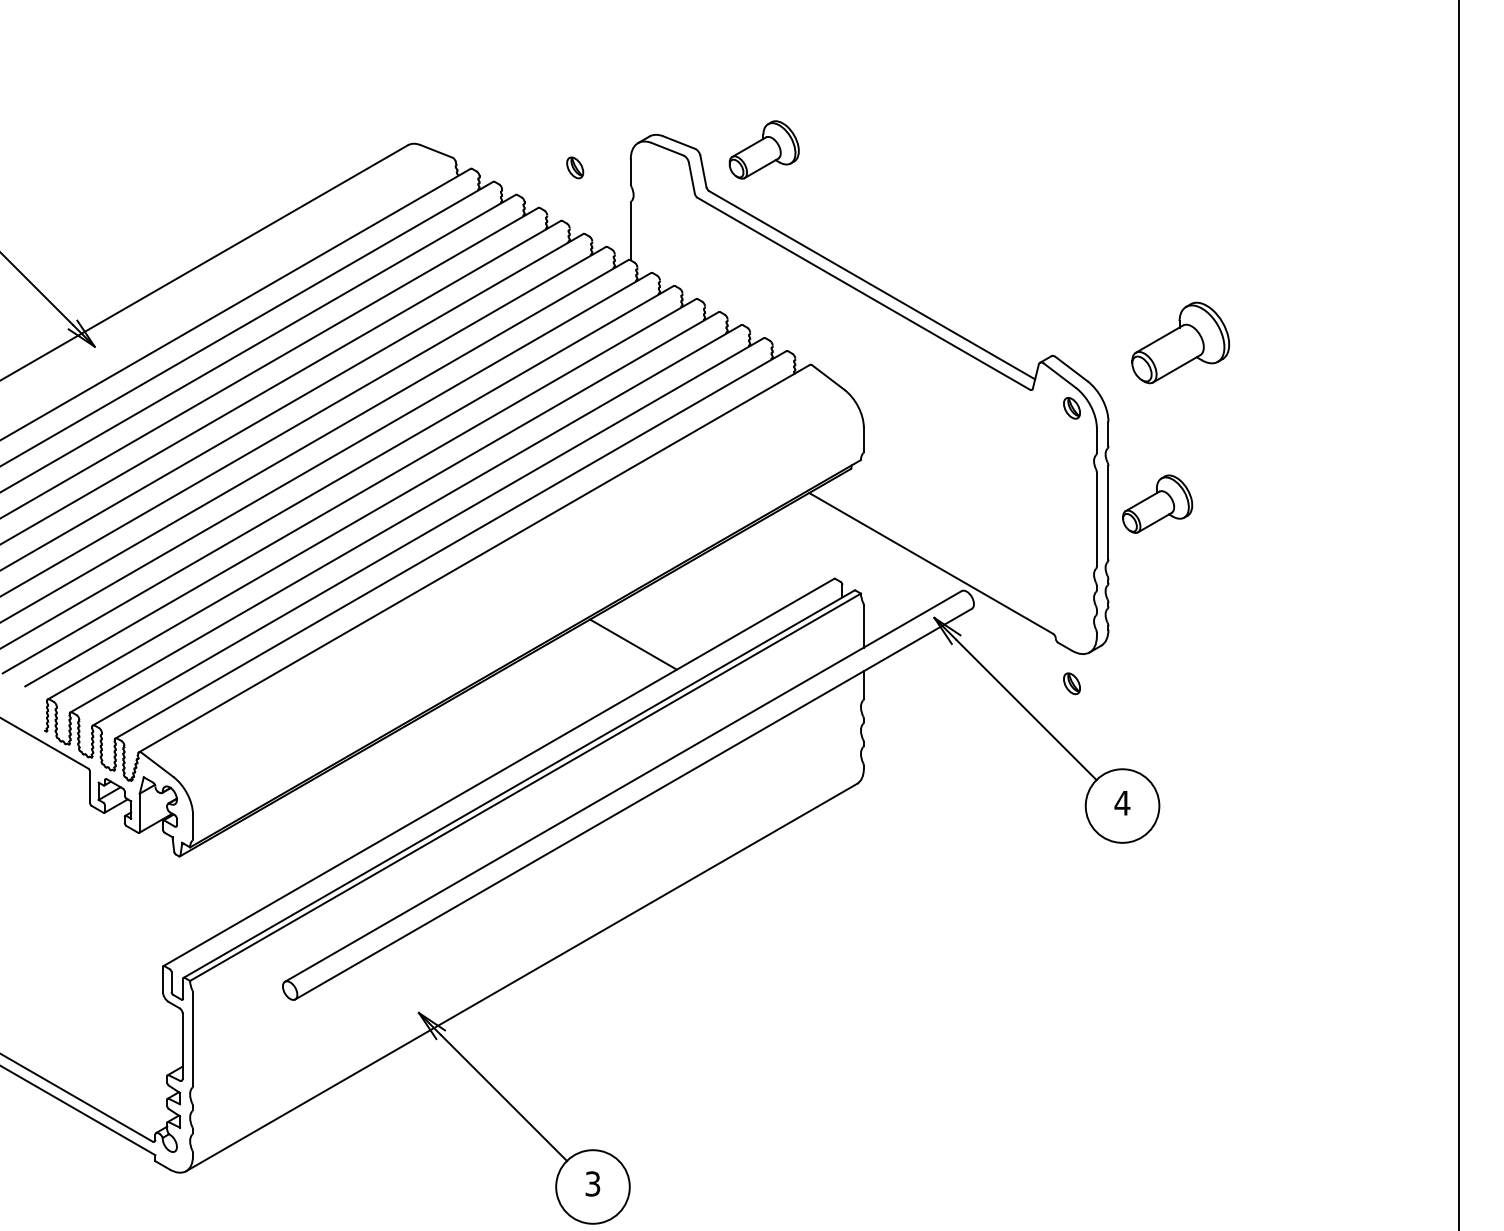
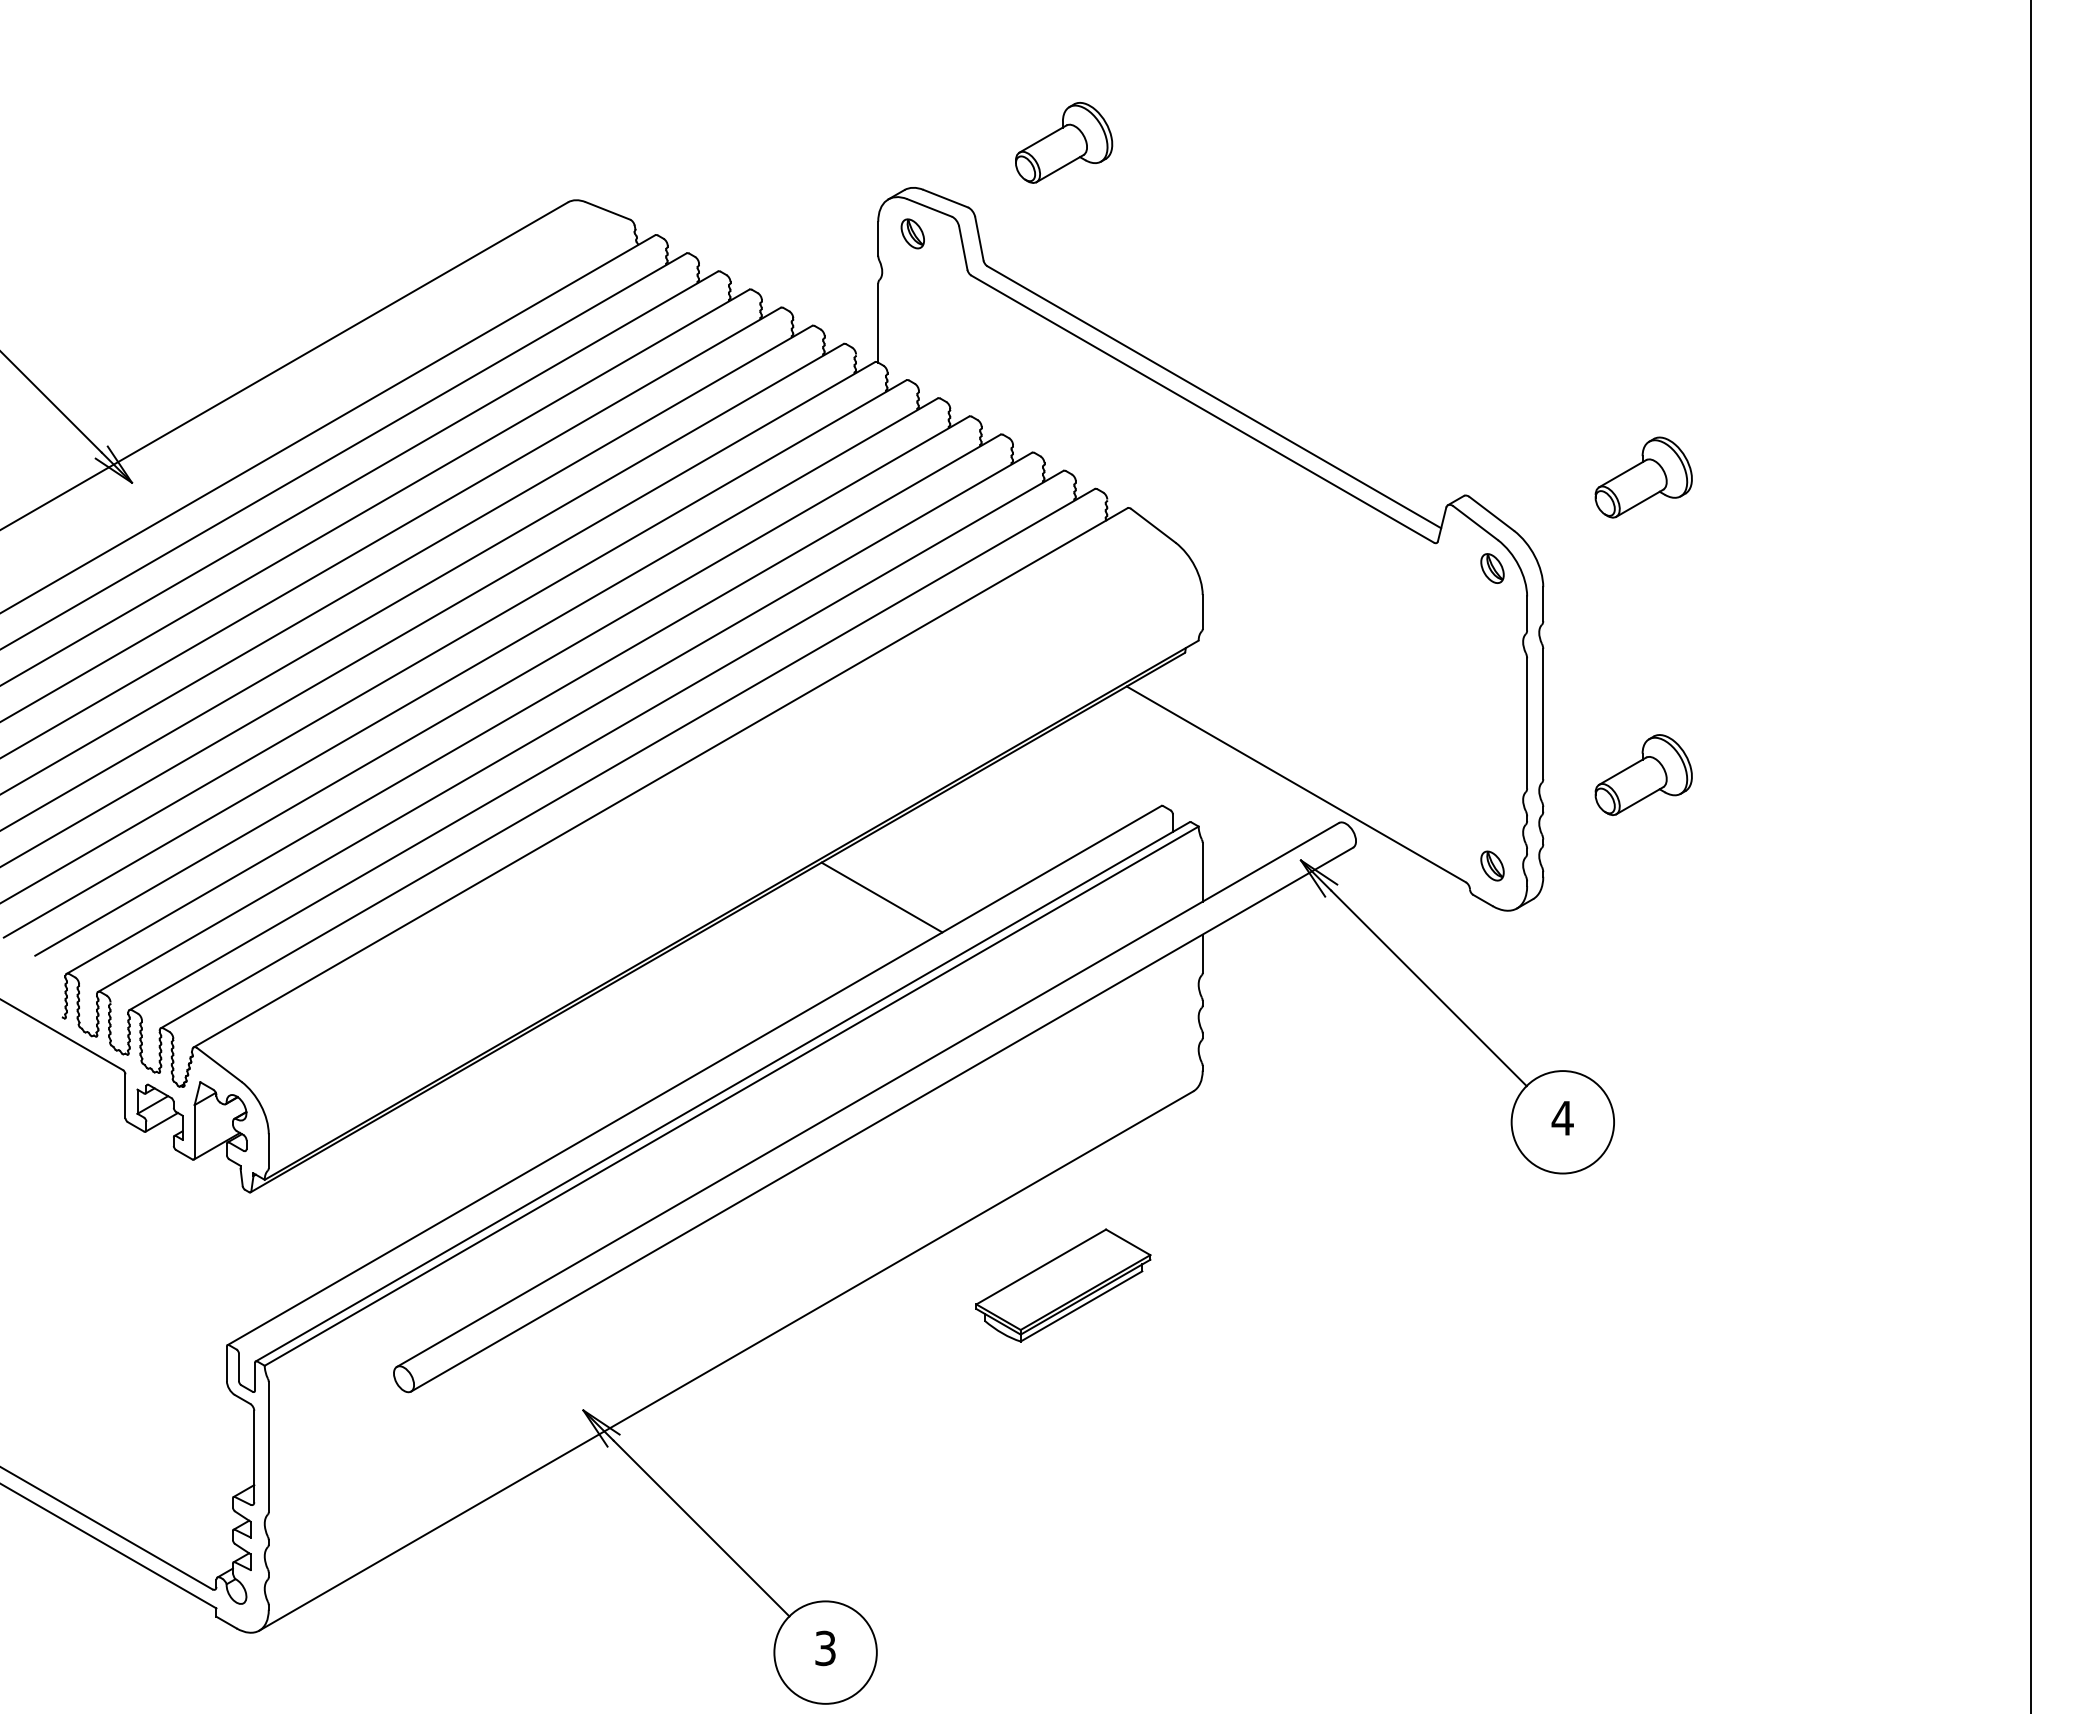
part: (764, 149) -> (1064, 142), moved
part: (574, 167) -> (912, 233), moved
part: (1180, 342) -> (1643, 477), size x0.71
part: (1157, 503) -> (1643, 774), moved
part: (1072, 683) -> (1492, 865), moved
part: (763, 923) -> (1063, 1285), added

